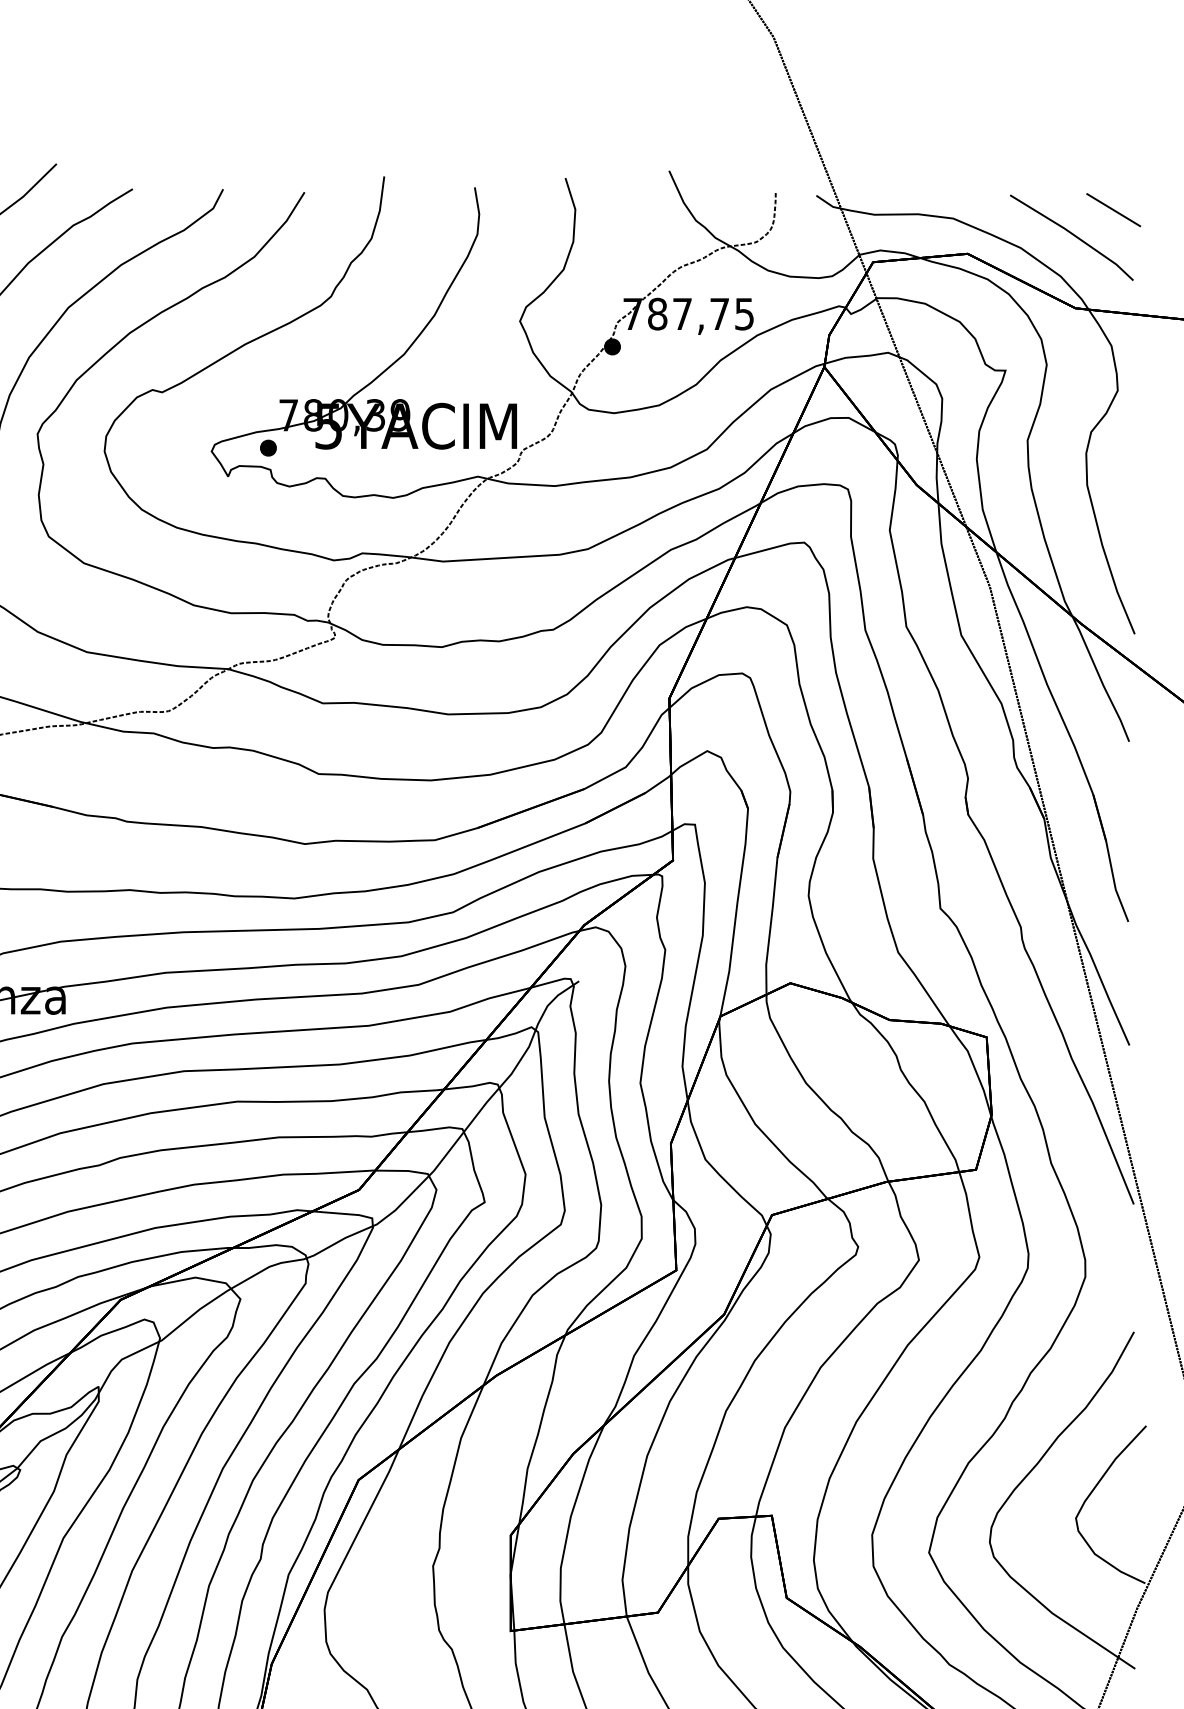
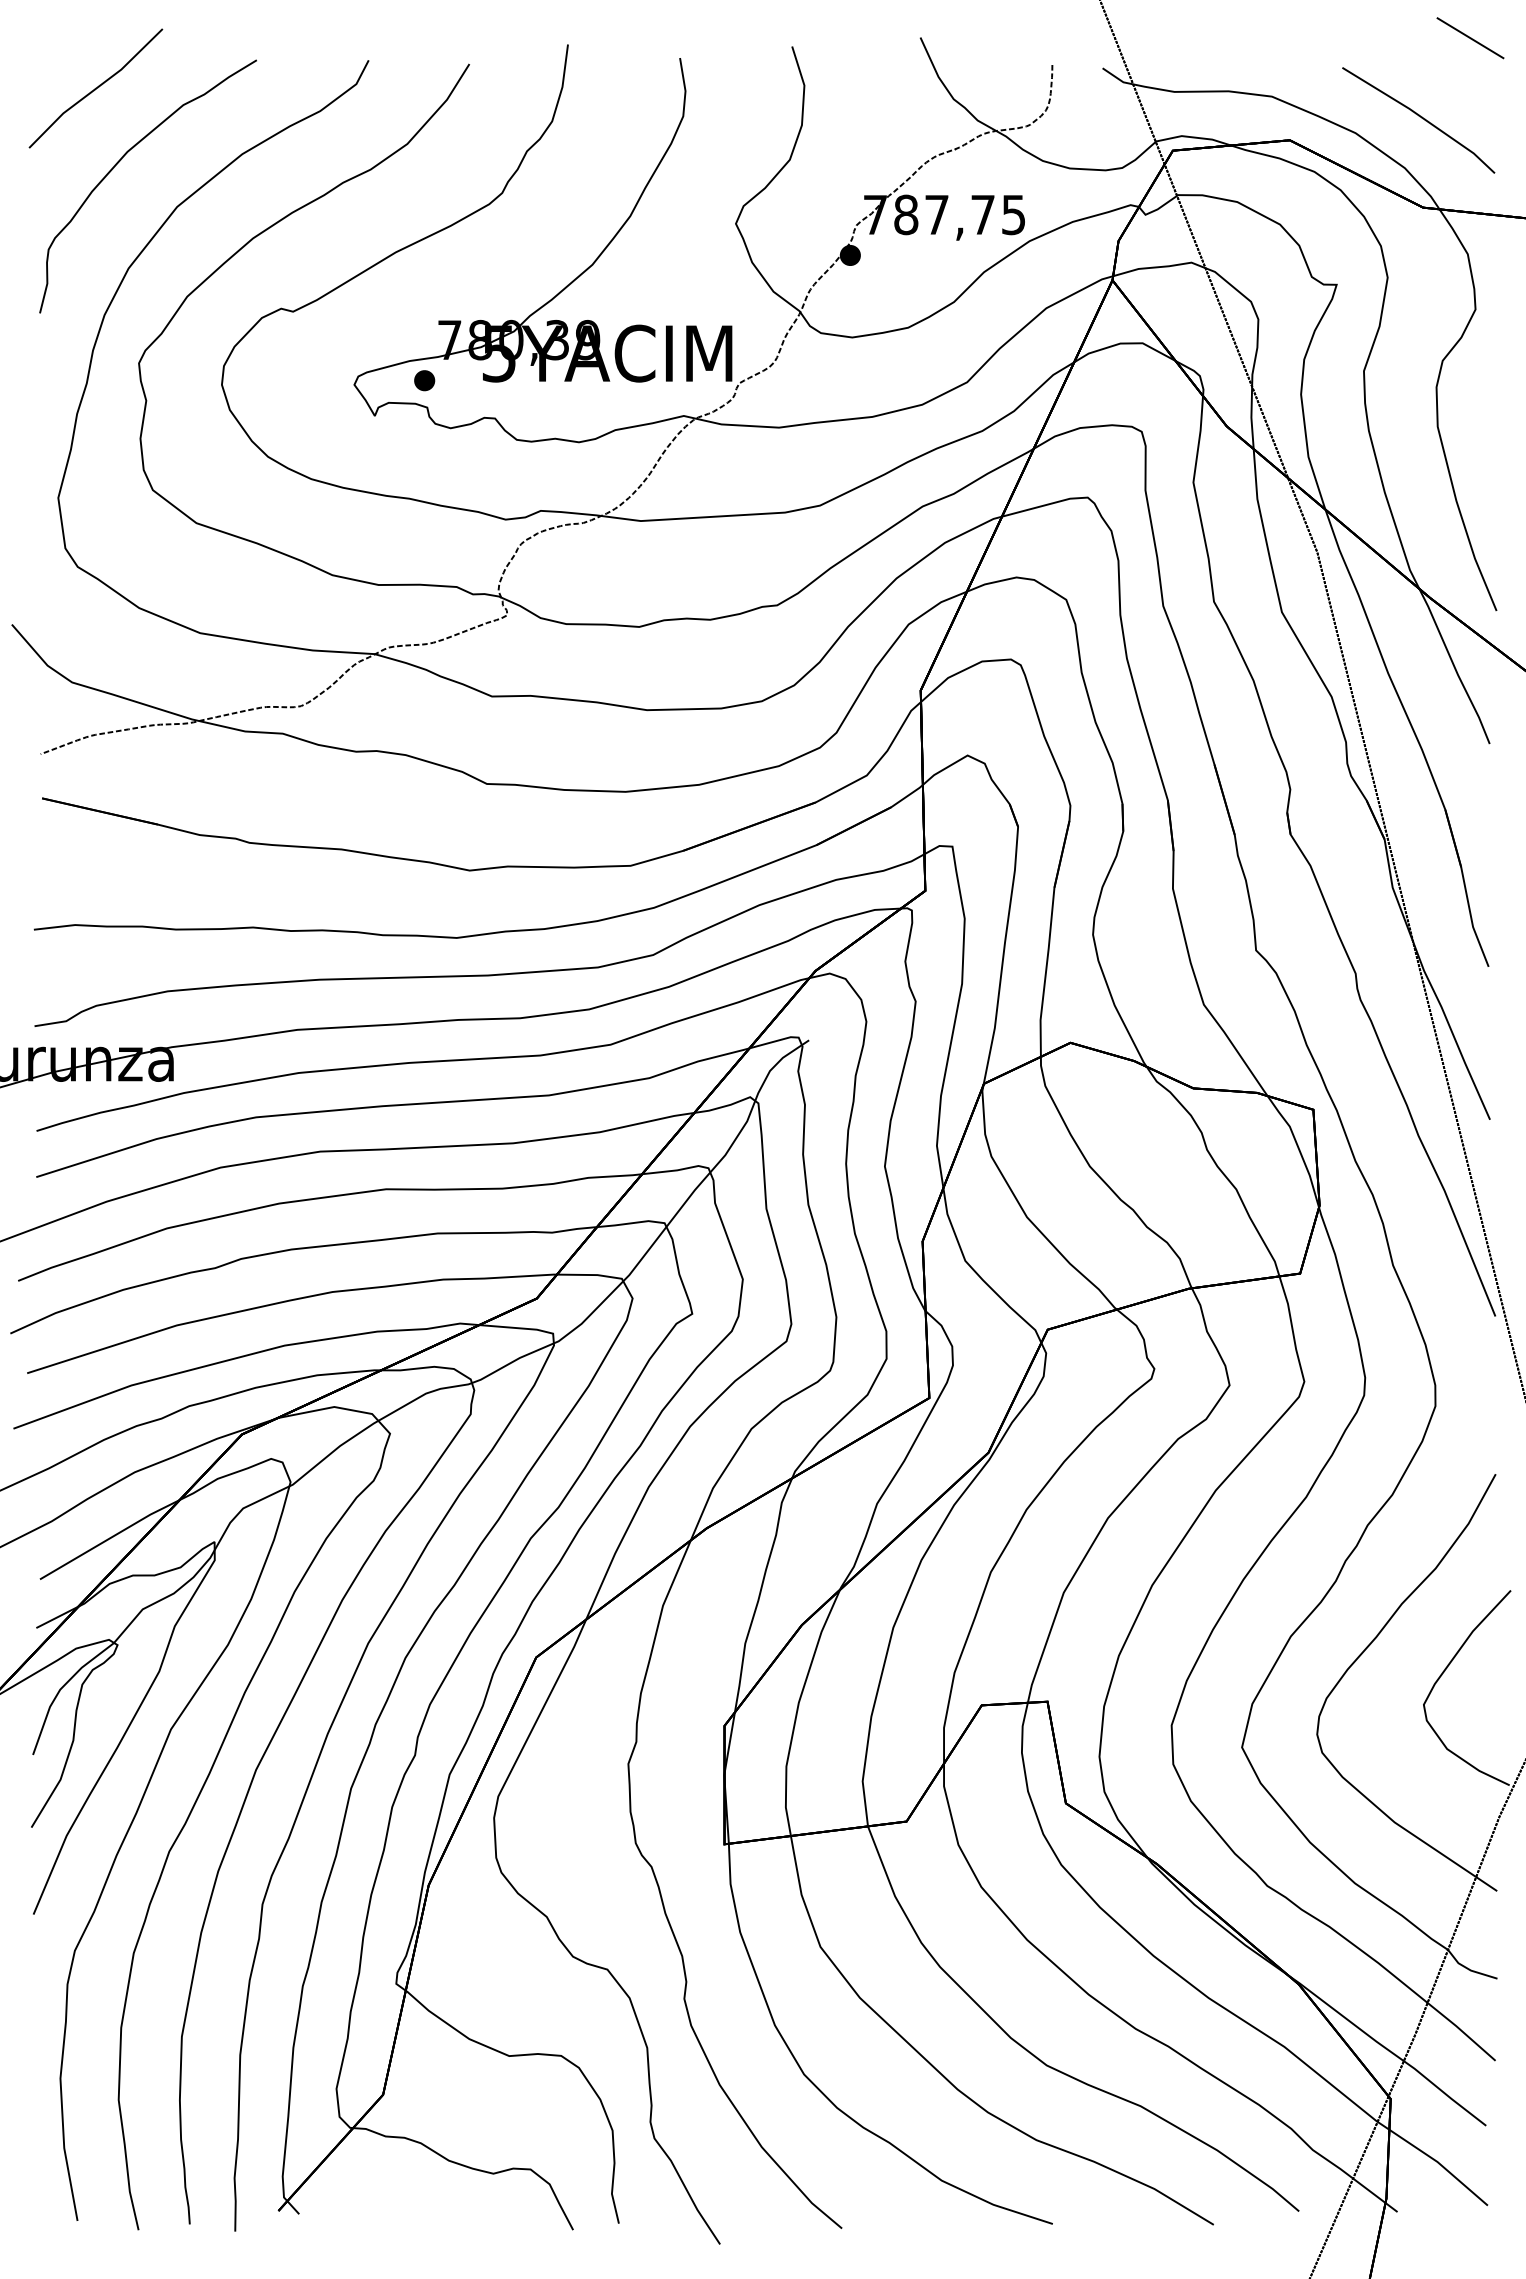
line: (1113, 210) -> (1470, 38), moved

